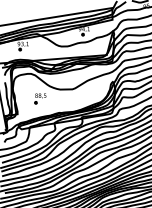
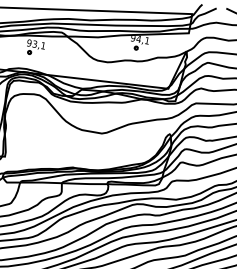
part: (40, 98) -> (47, 138), removed

